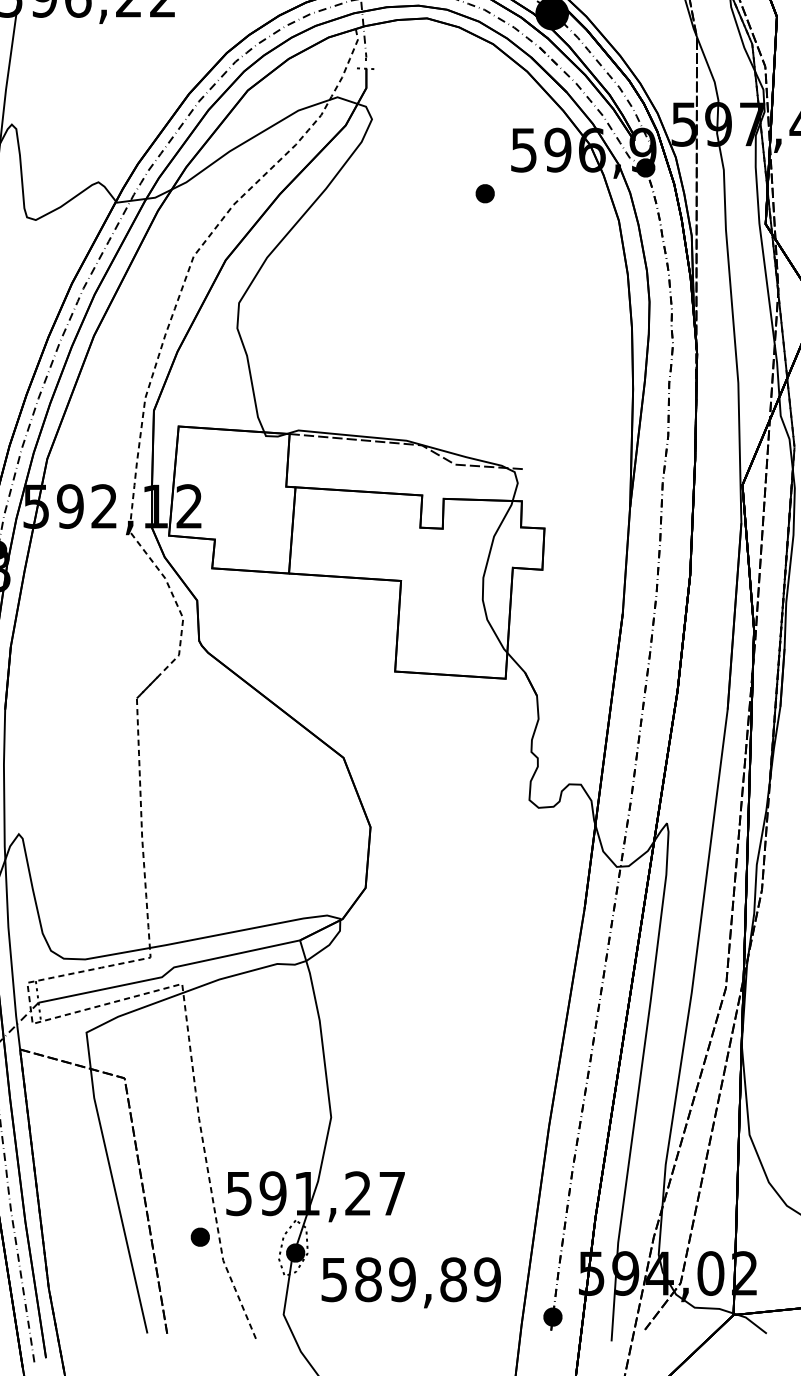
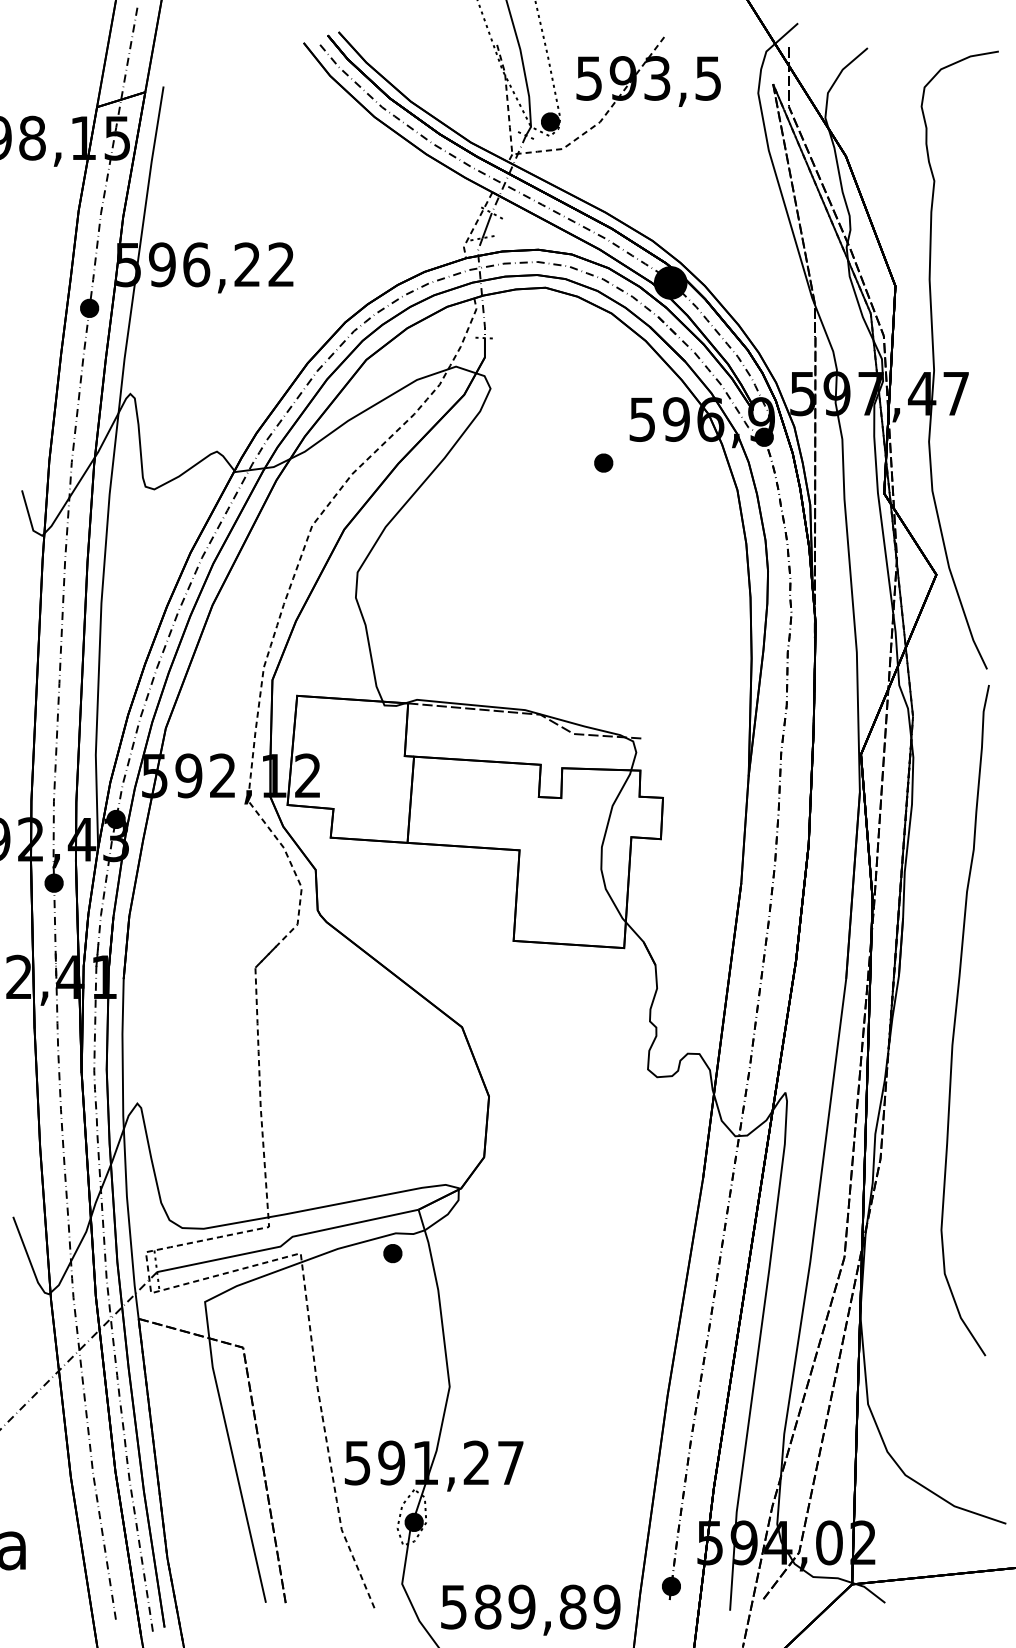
part: (199, 1237) -> (392, 1253), moved
text: (410, 1282) -> (530, 1609), moved

